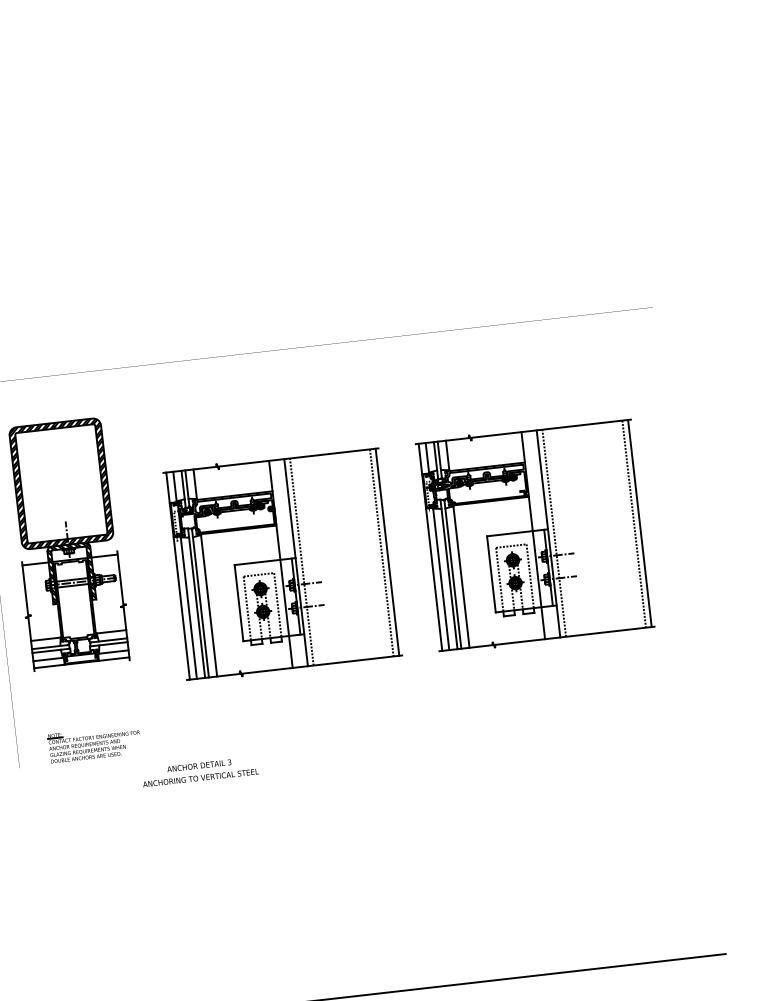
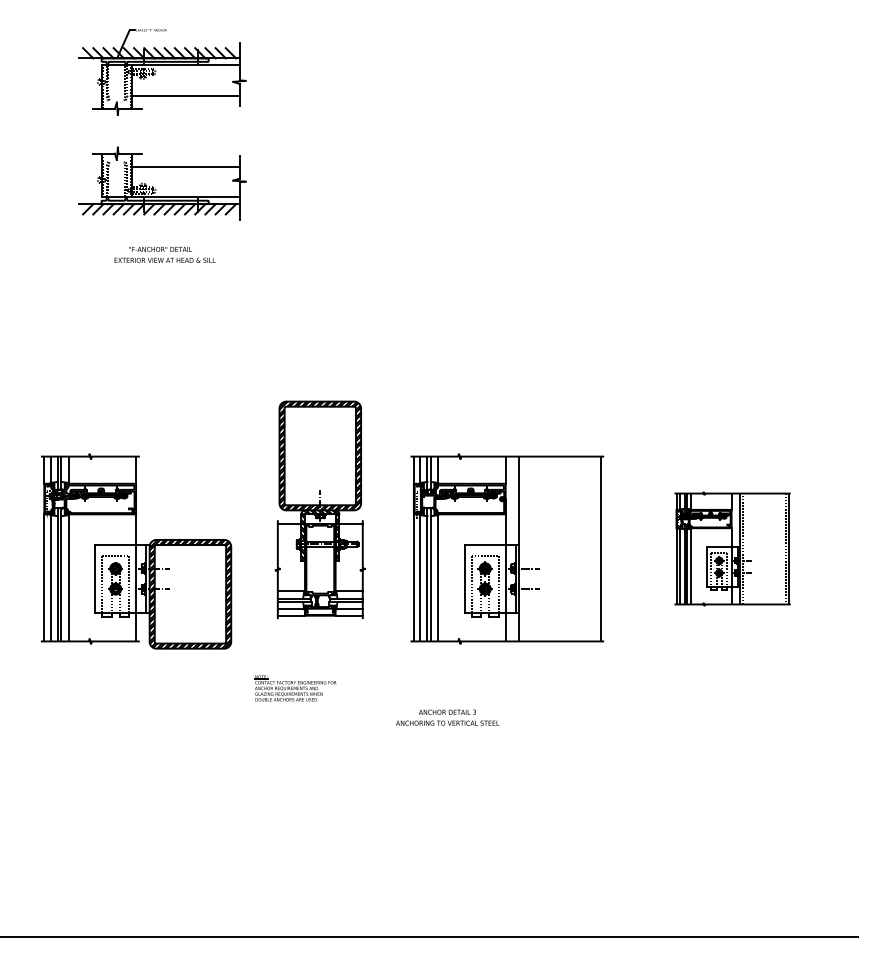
part: (534, 534) -> (732, 548), size x0.6
line: (381, 552) -> (595, 548), removed
line: (301, 561) -> (524, 548), removed
part: (94, 743) -> (295, 688), moved
text: (199, 771) -> (447, 717), moved

